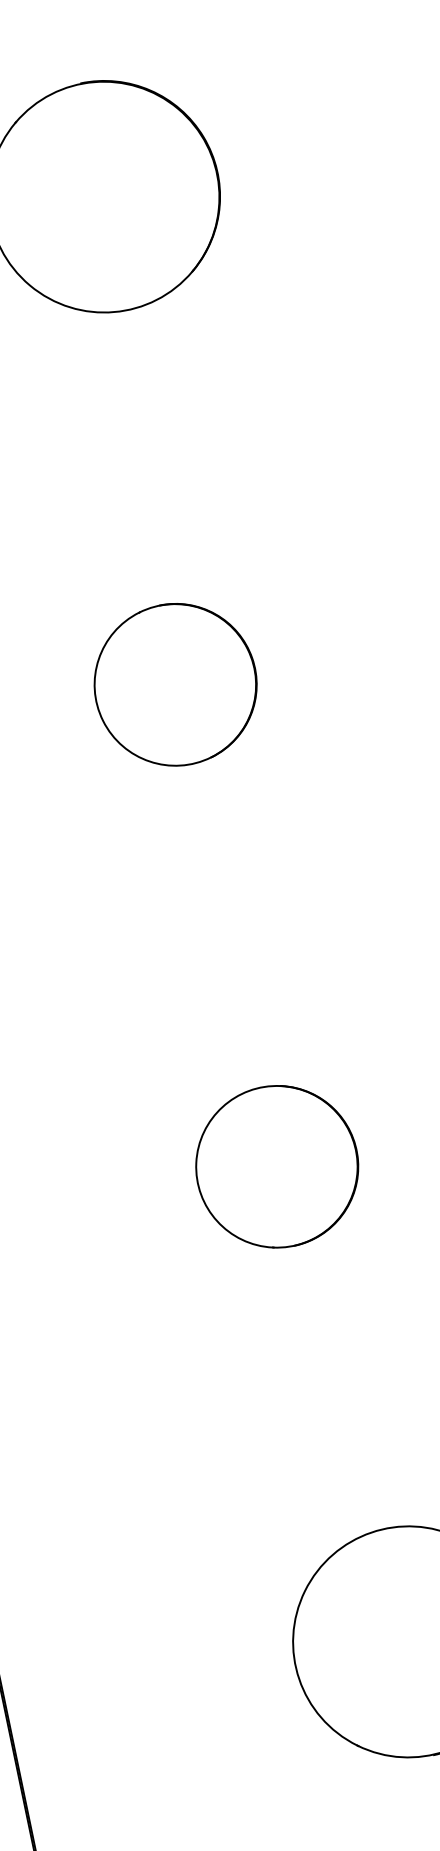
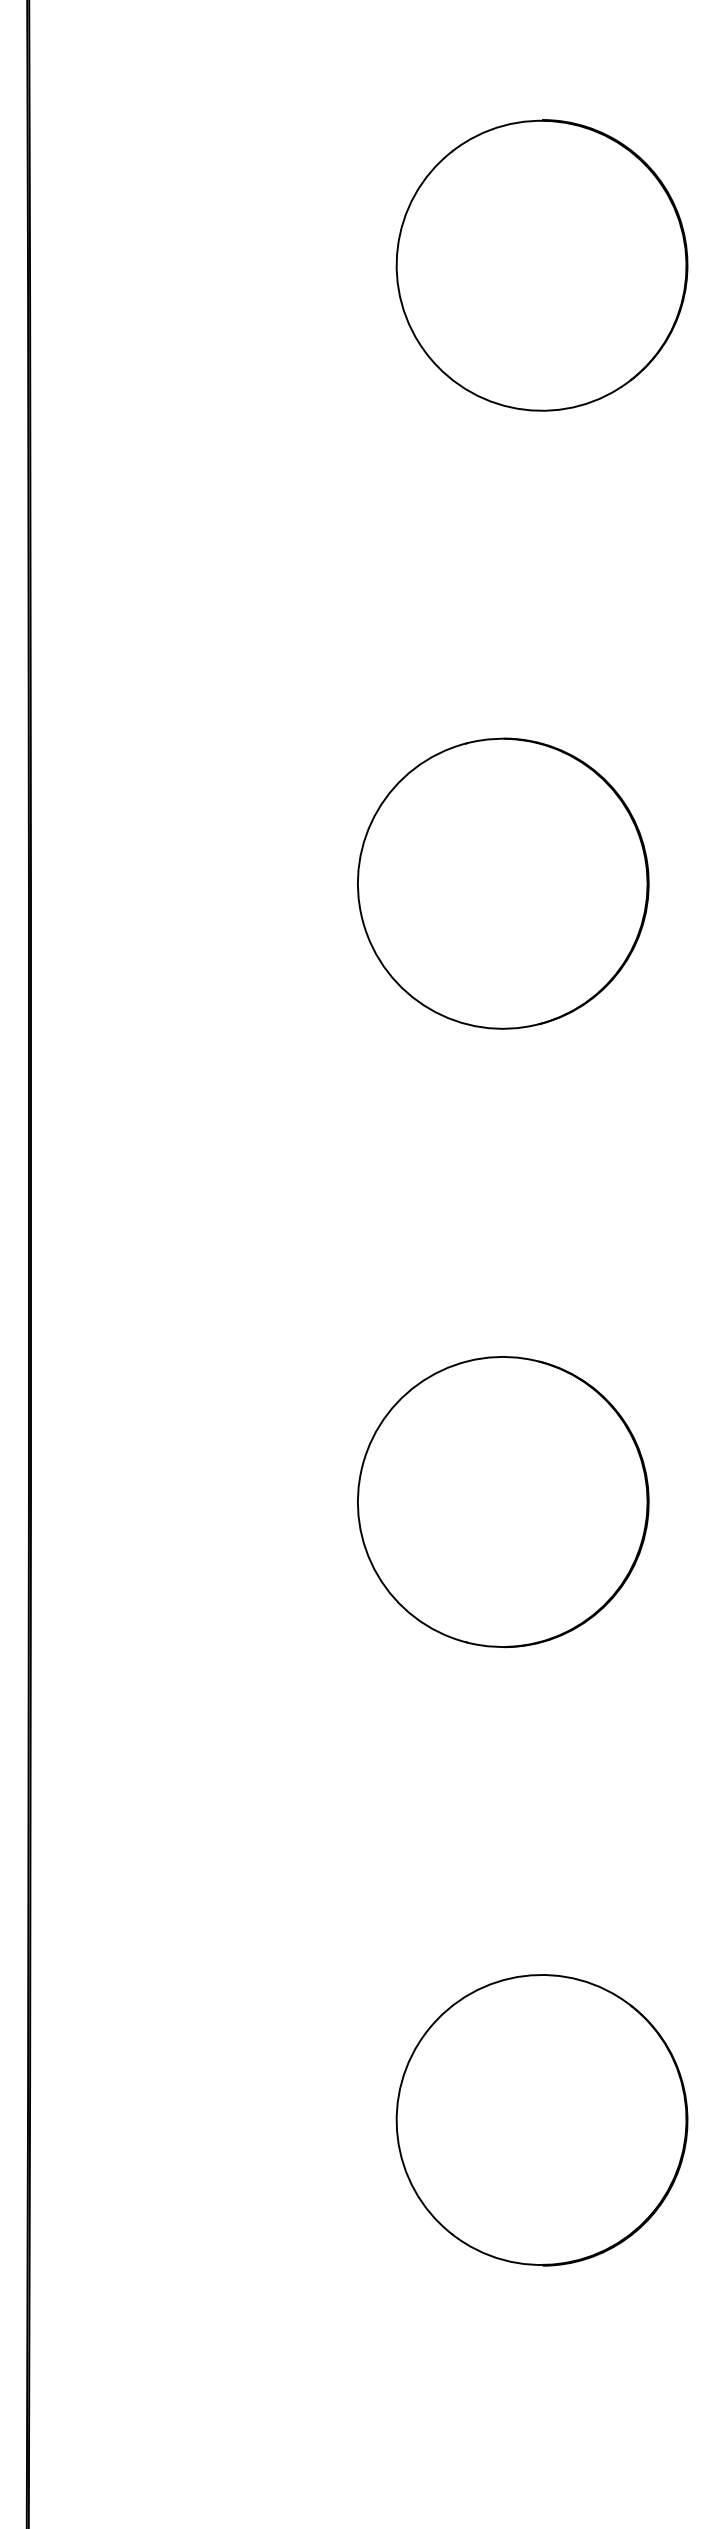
part: (175, 684) -> (503, 883), size x1.43
part: (277, 1167) -> (503, 1502), size x1.43

